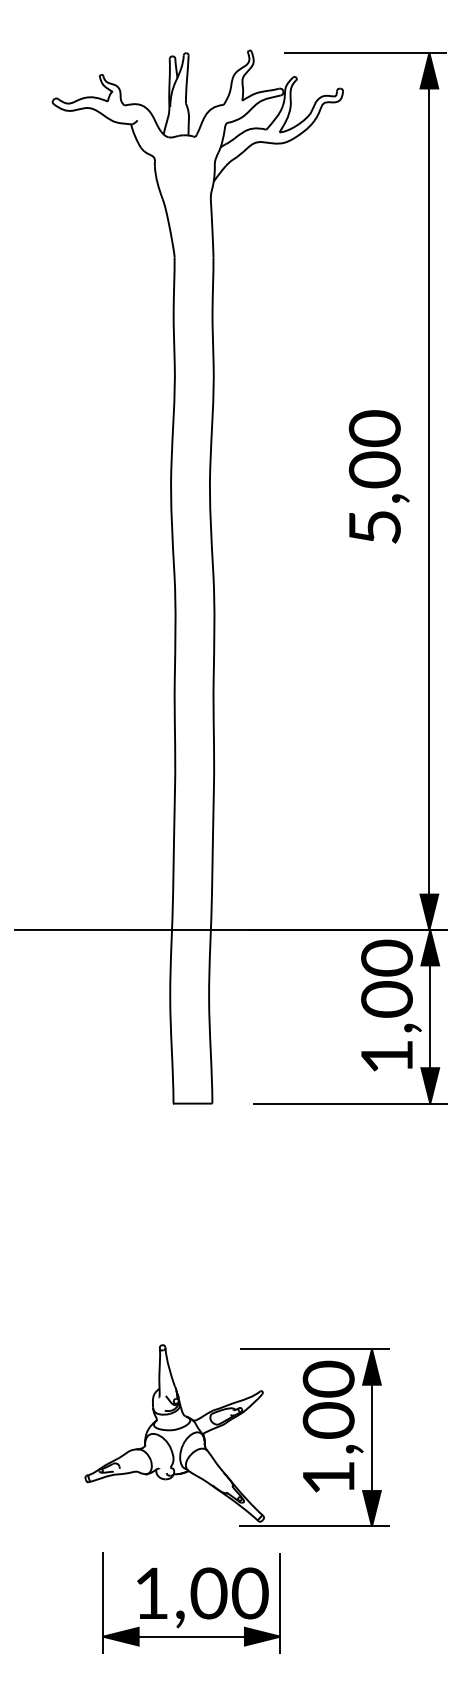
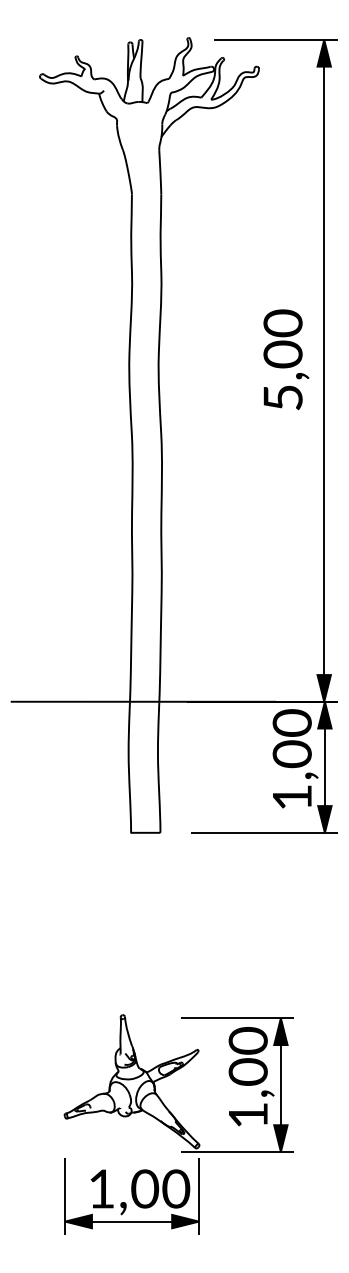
part: (191, 1602) -> (131, 1195), moved

